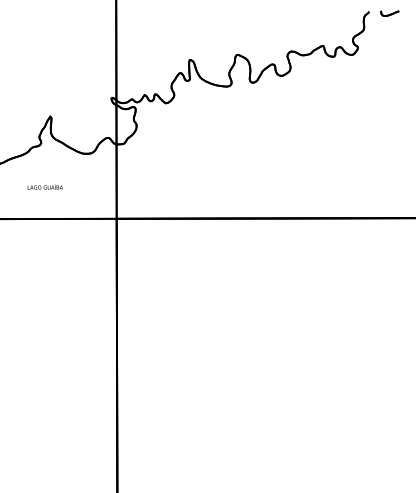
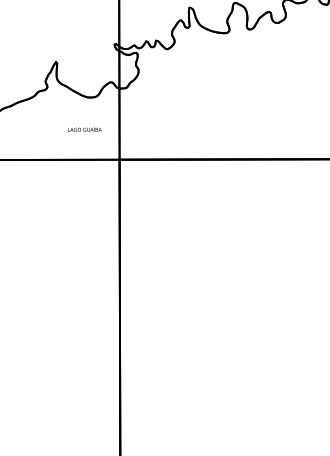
text: (44, 186) -> (83, 128), moved

